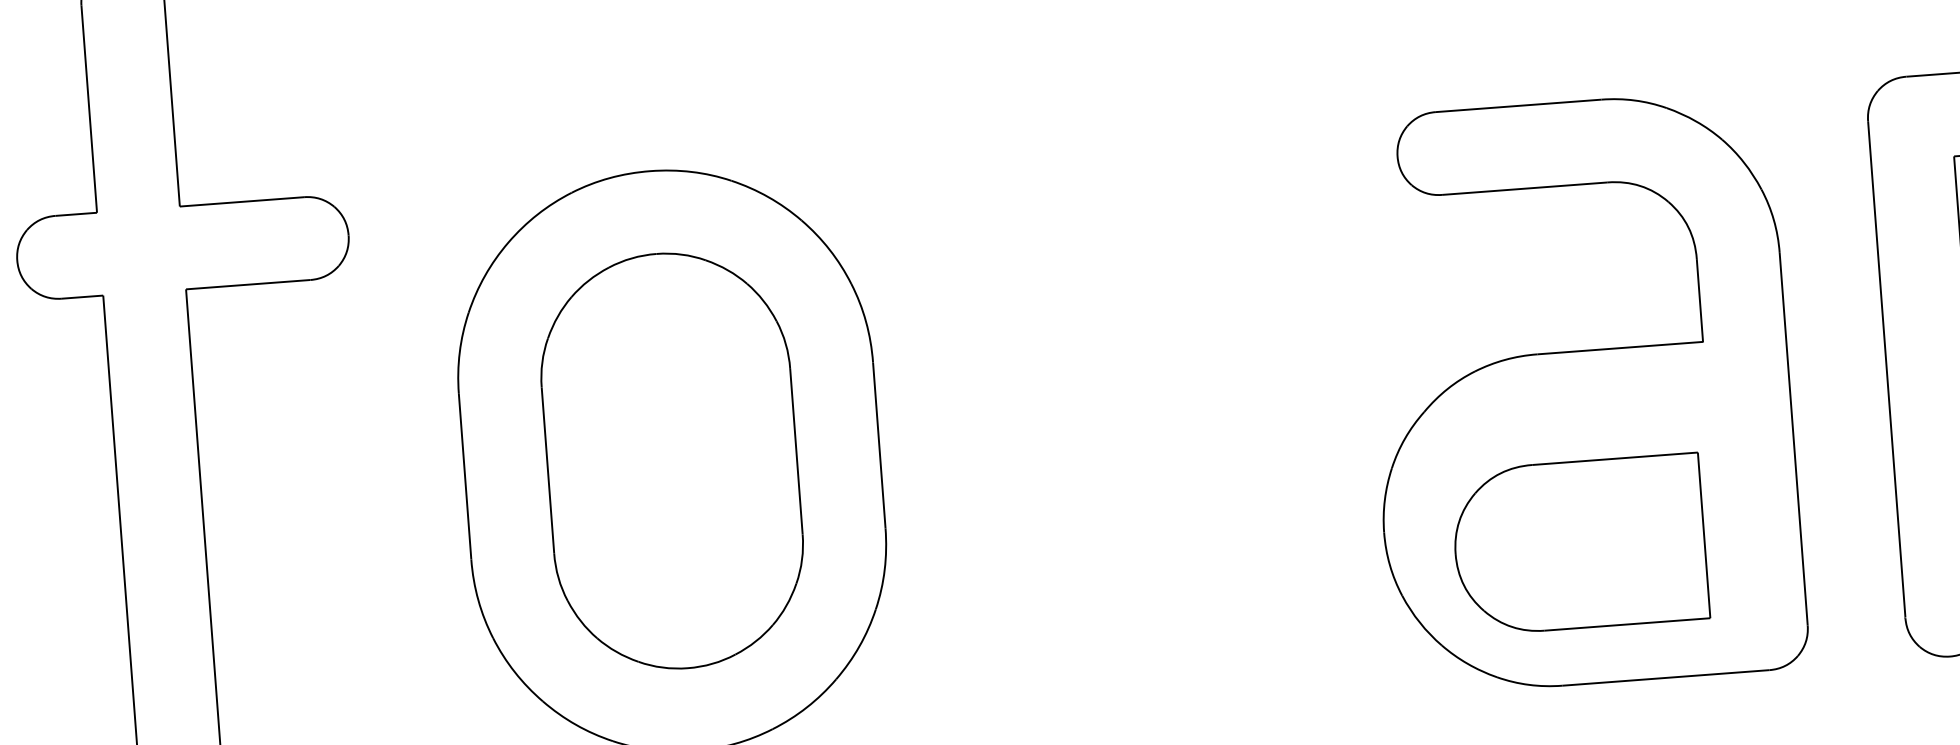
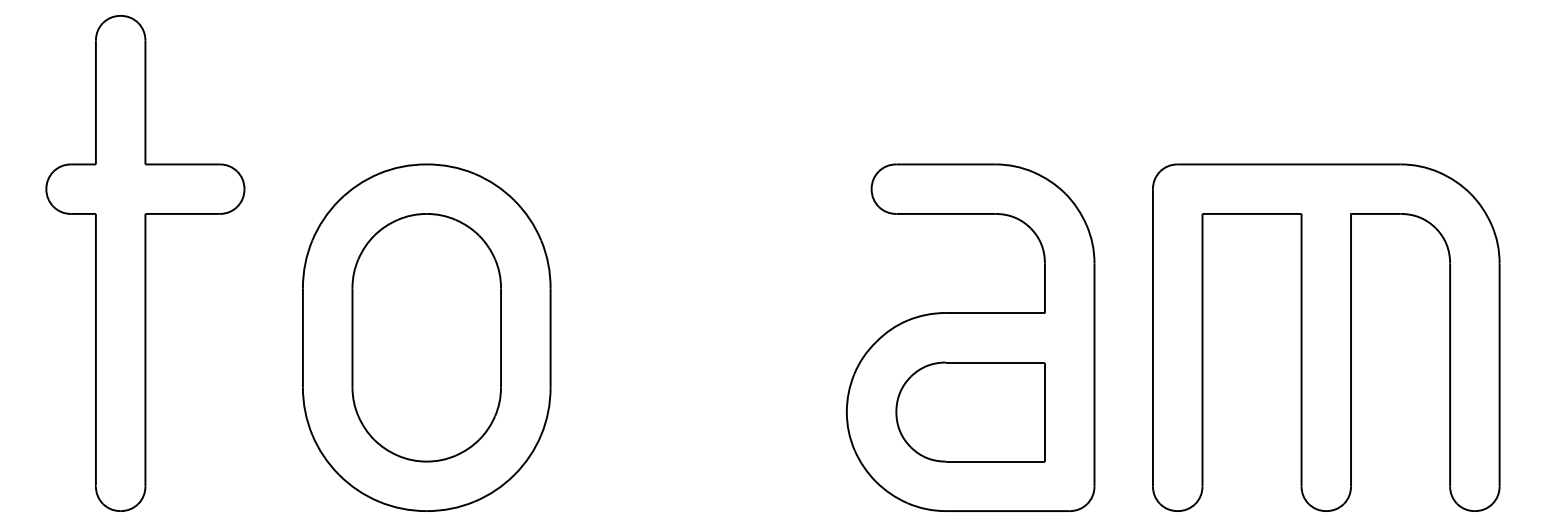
part: (1579, 543) -> (970, 411), moved

